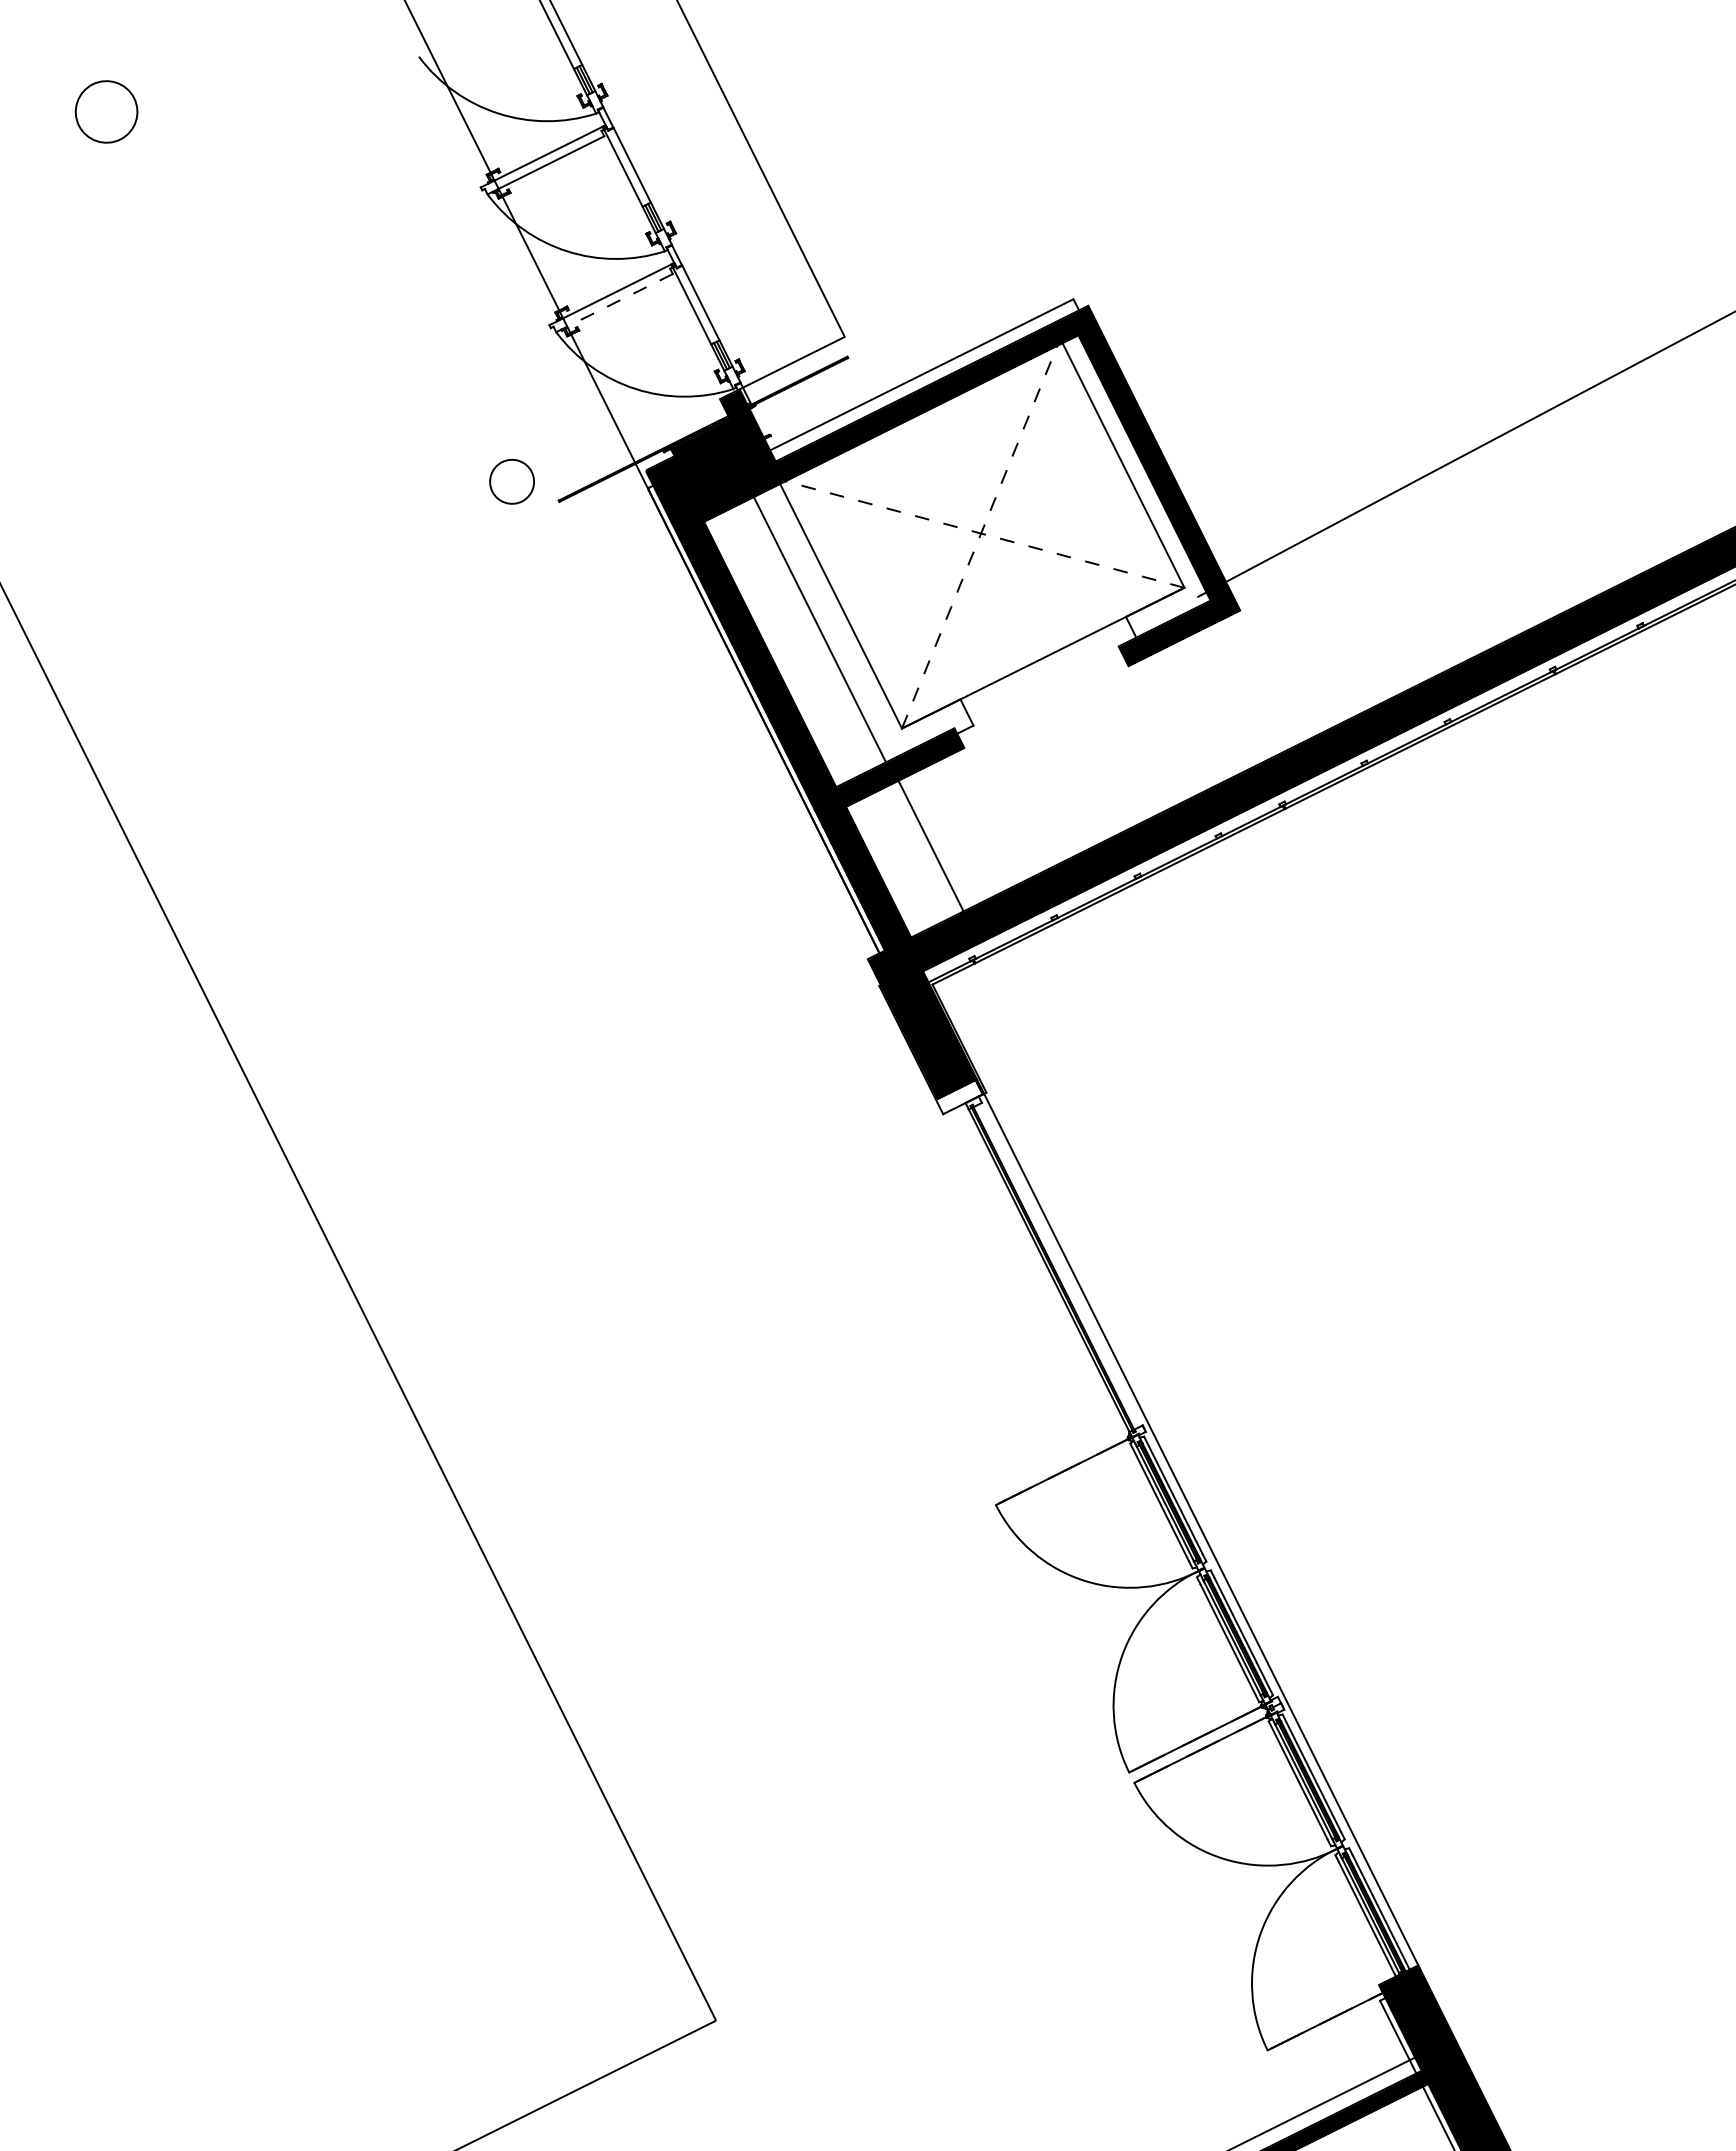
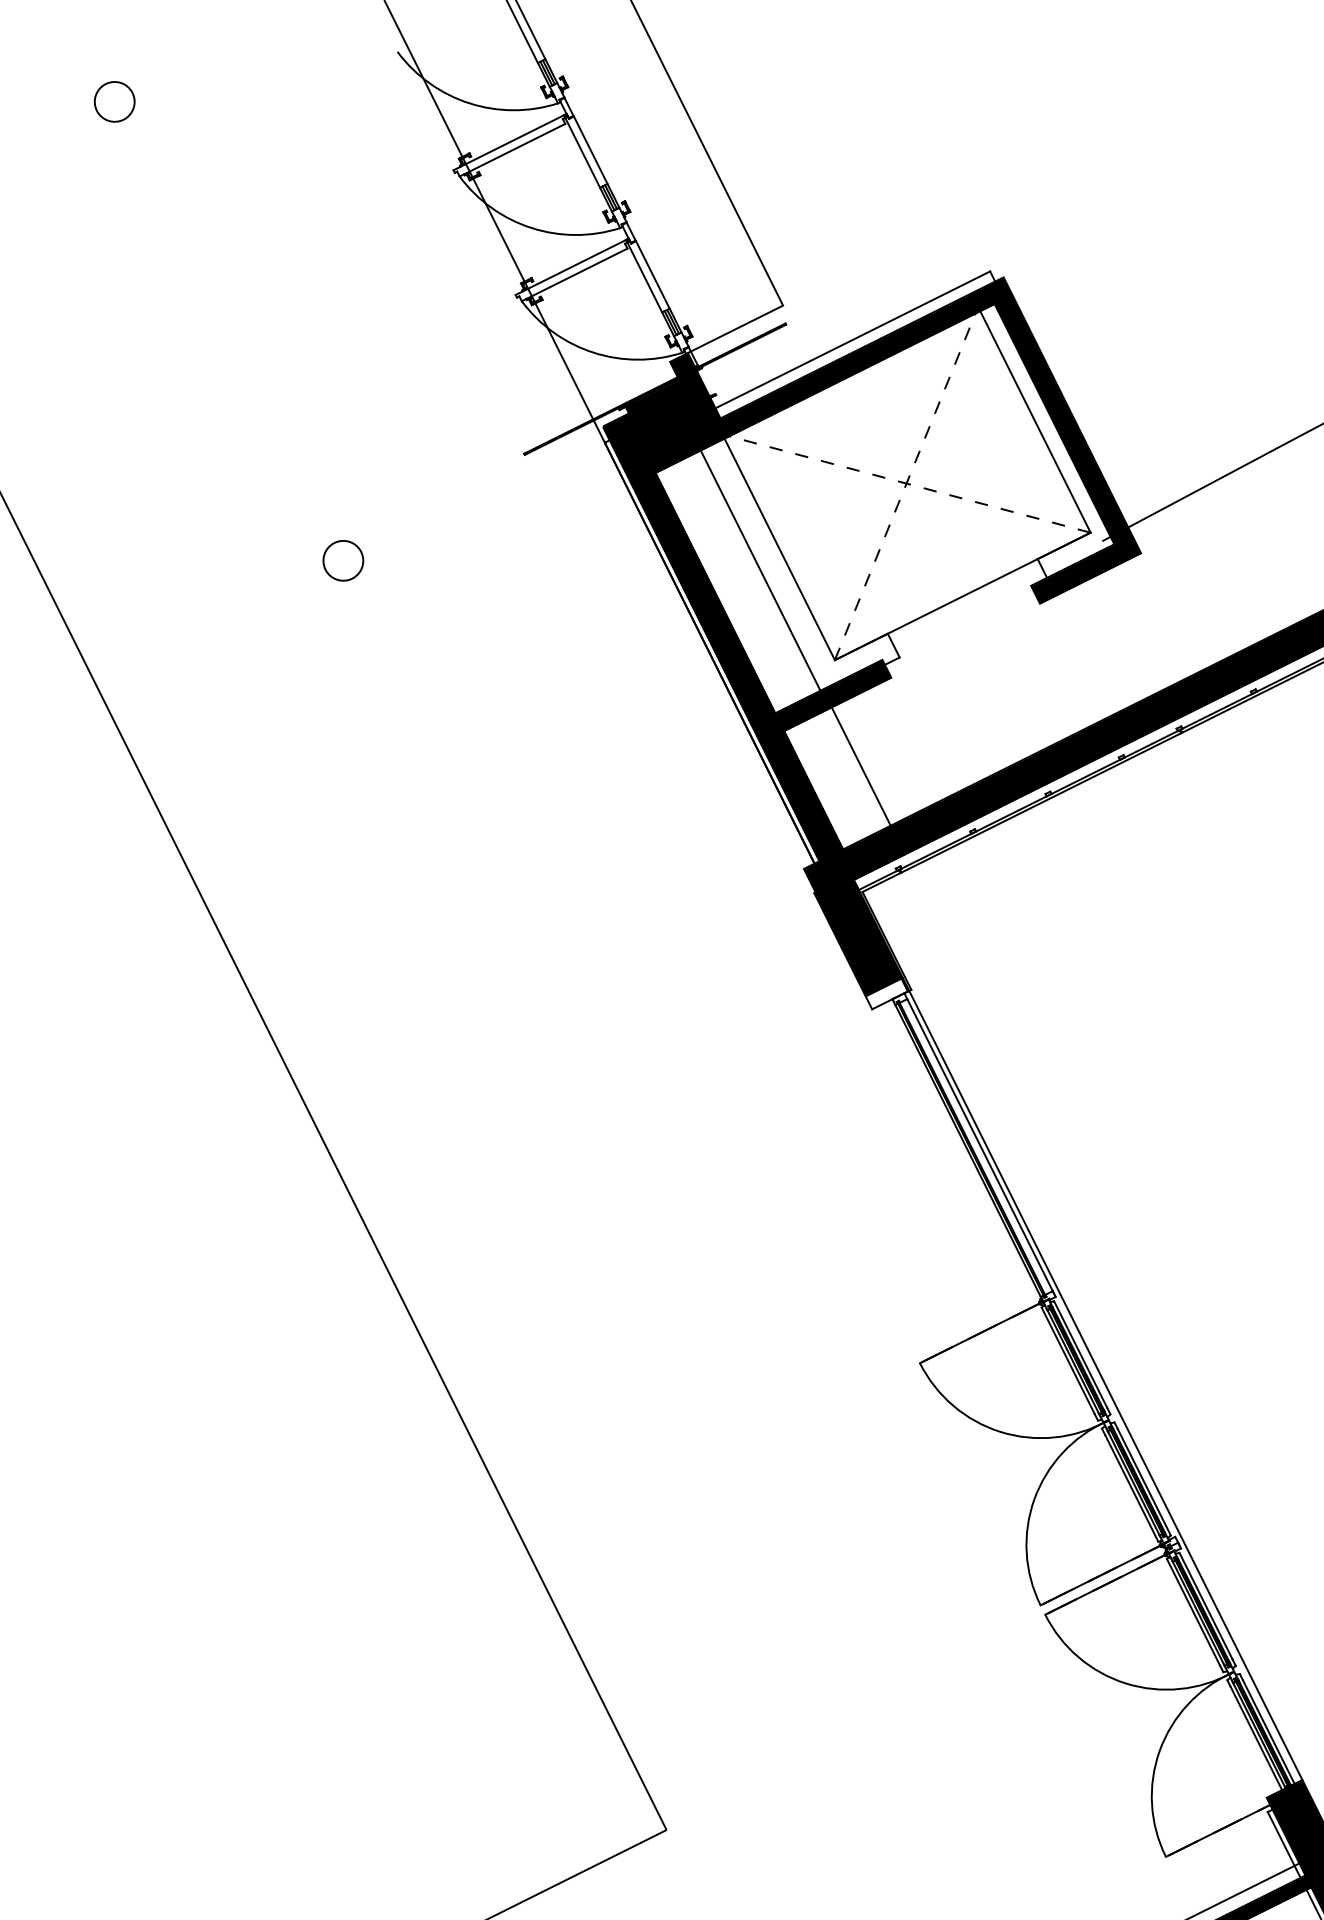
circle: (106, 111) -> (114, 101), size x0.71
line: (614, 303) -> (574, 275), dashed -> solid
circle: (511, 481) -> (342, 560), moved
line: (1061, 1263) -> (979, 1144), added

